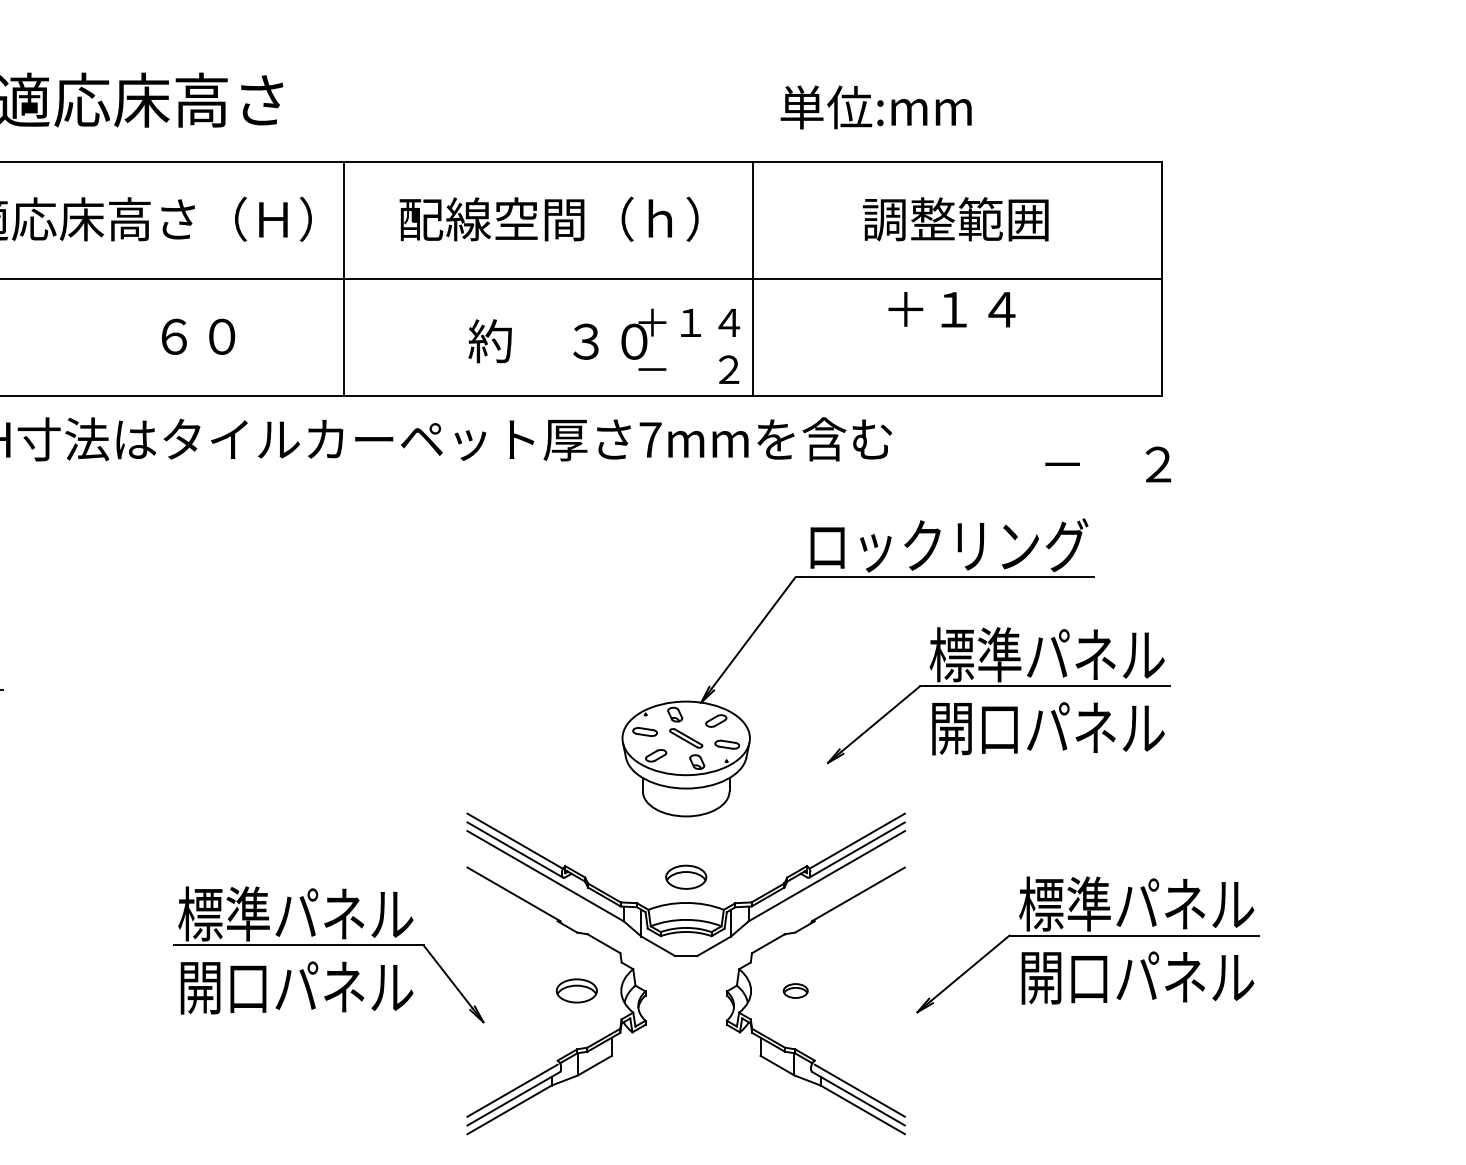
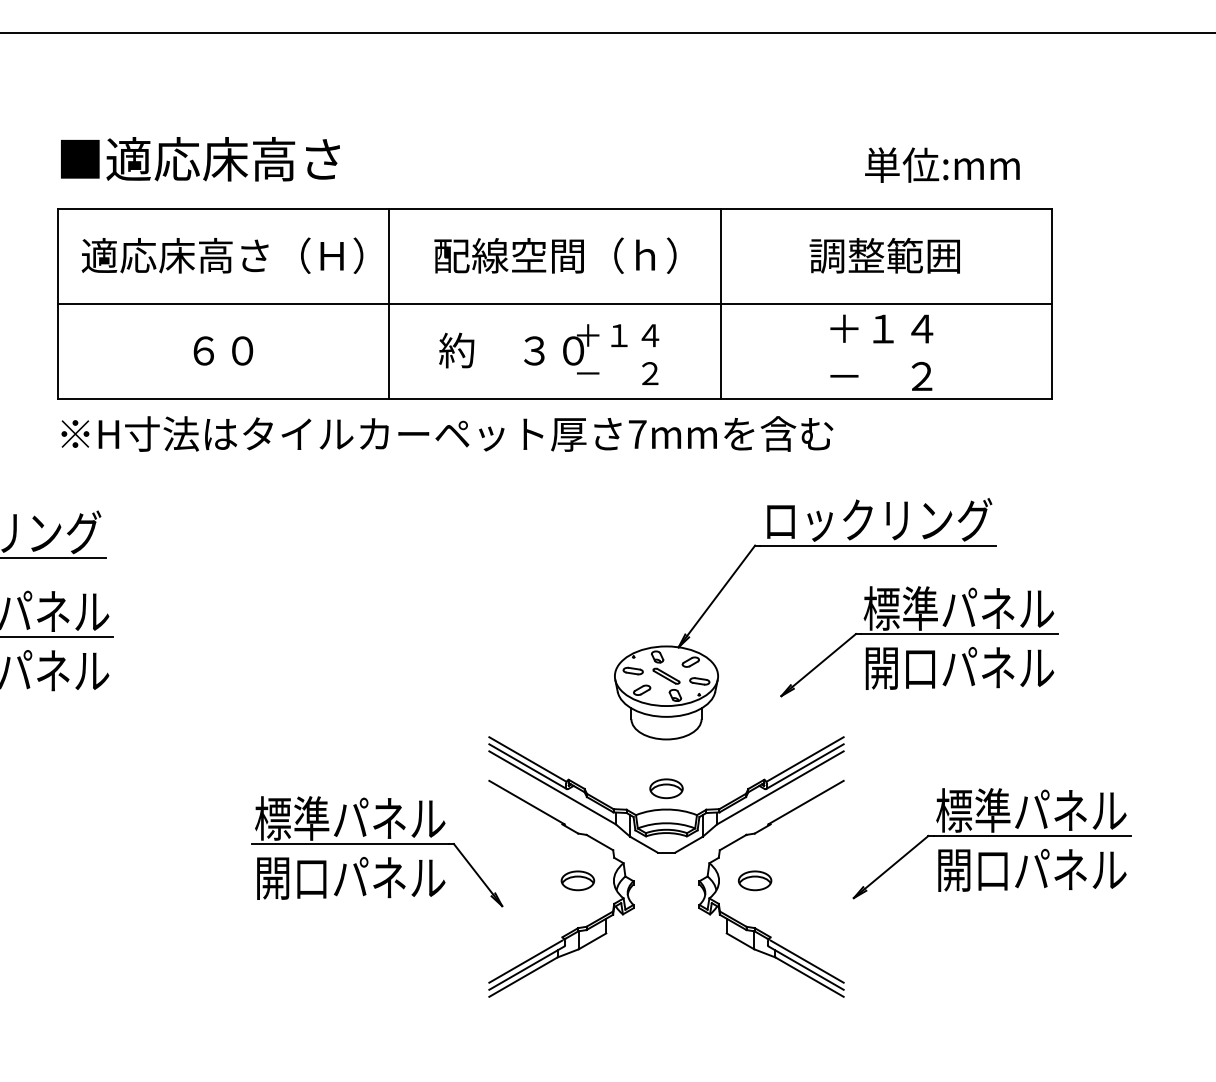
text: (876, 106) -> (942, 164), moved
text: (198, 336) -> (223, 350), moved
text: (604, 346) -> (549, 354), moved
text: (1108, 463) -> (881, 375), moved
part: (796, 990) -> (755, 880), size x1.67

